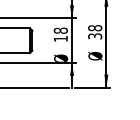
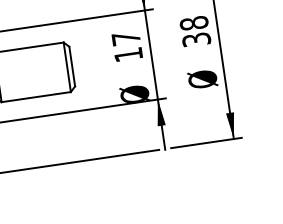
text: (60, 30) -> (125, 38), 18 -> 17

